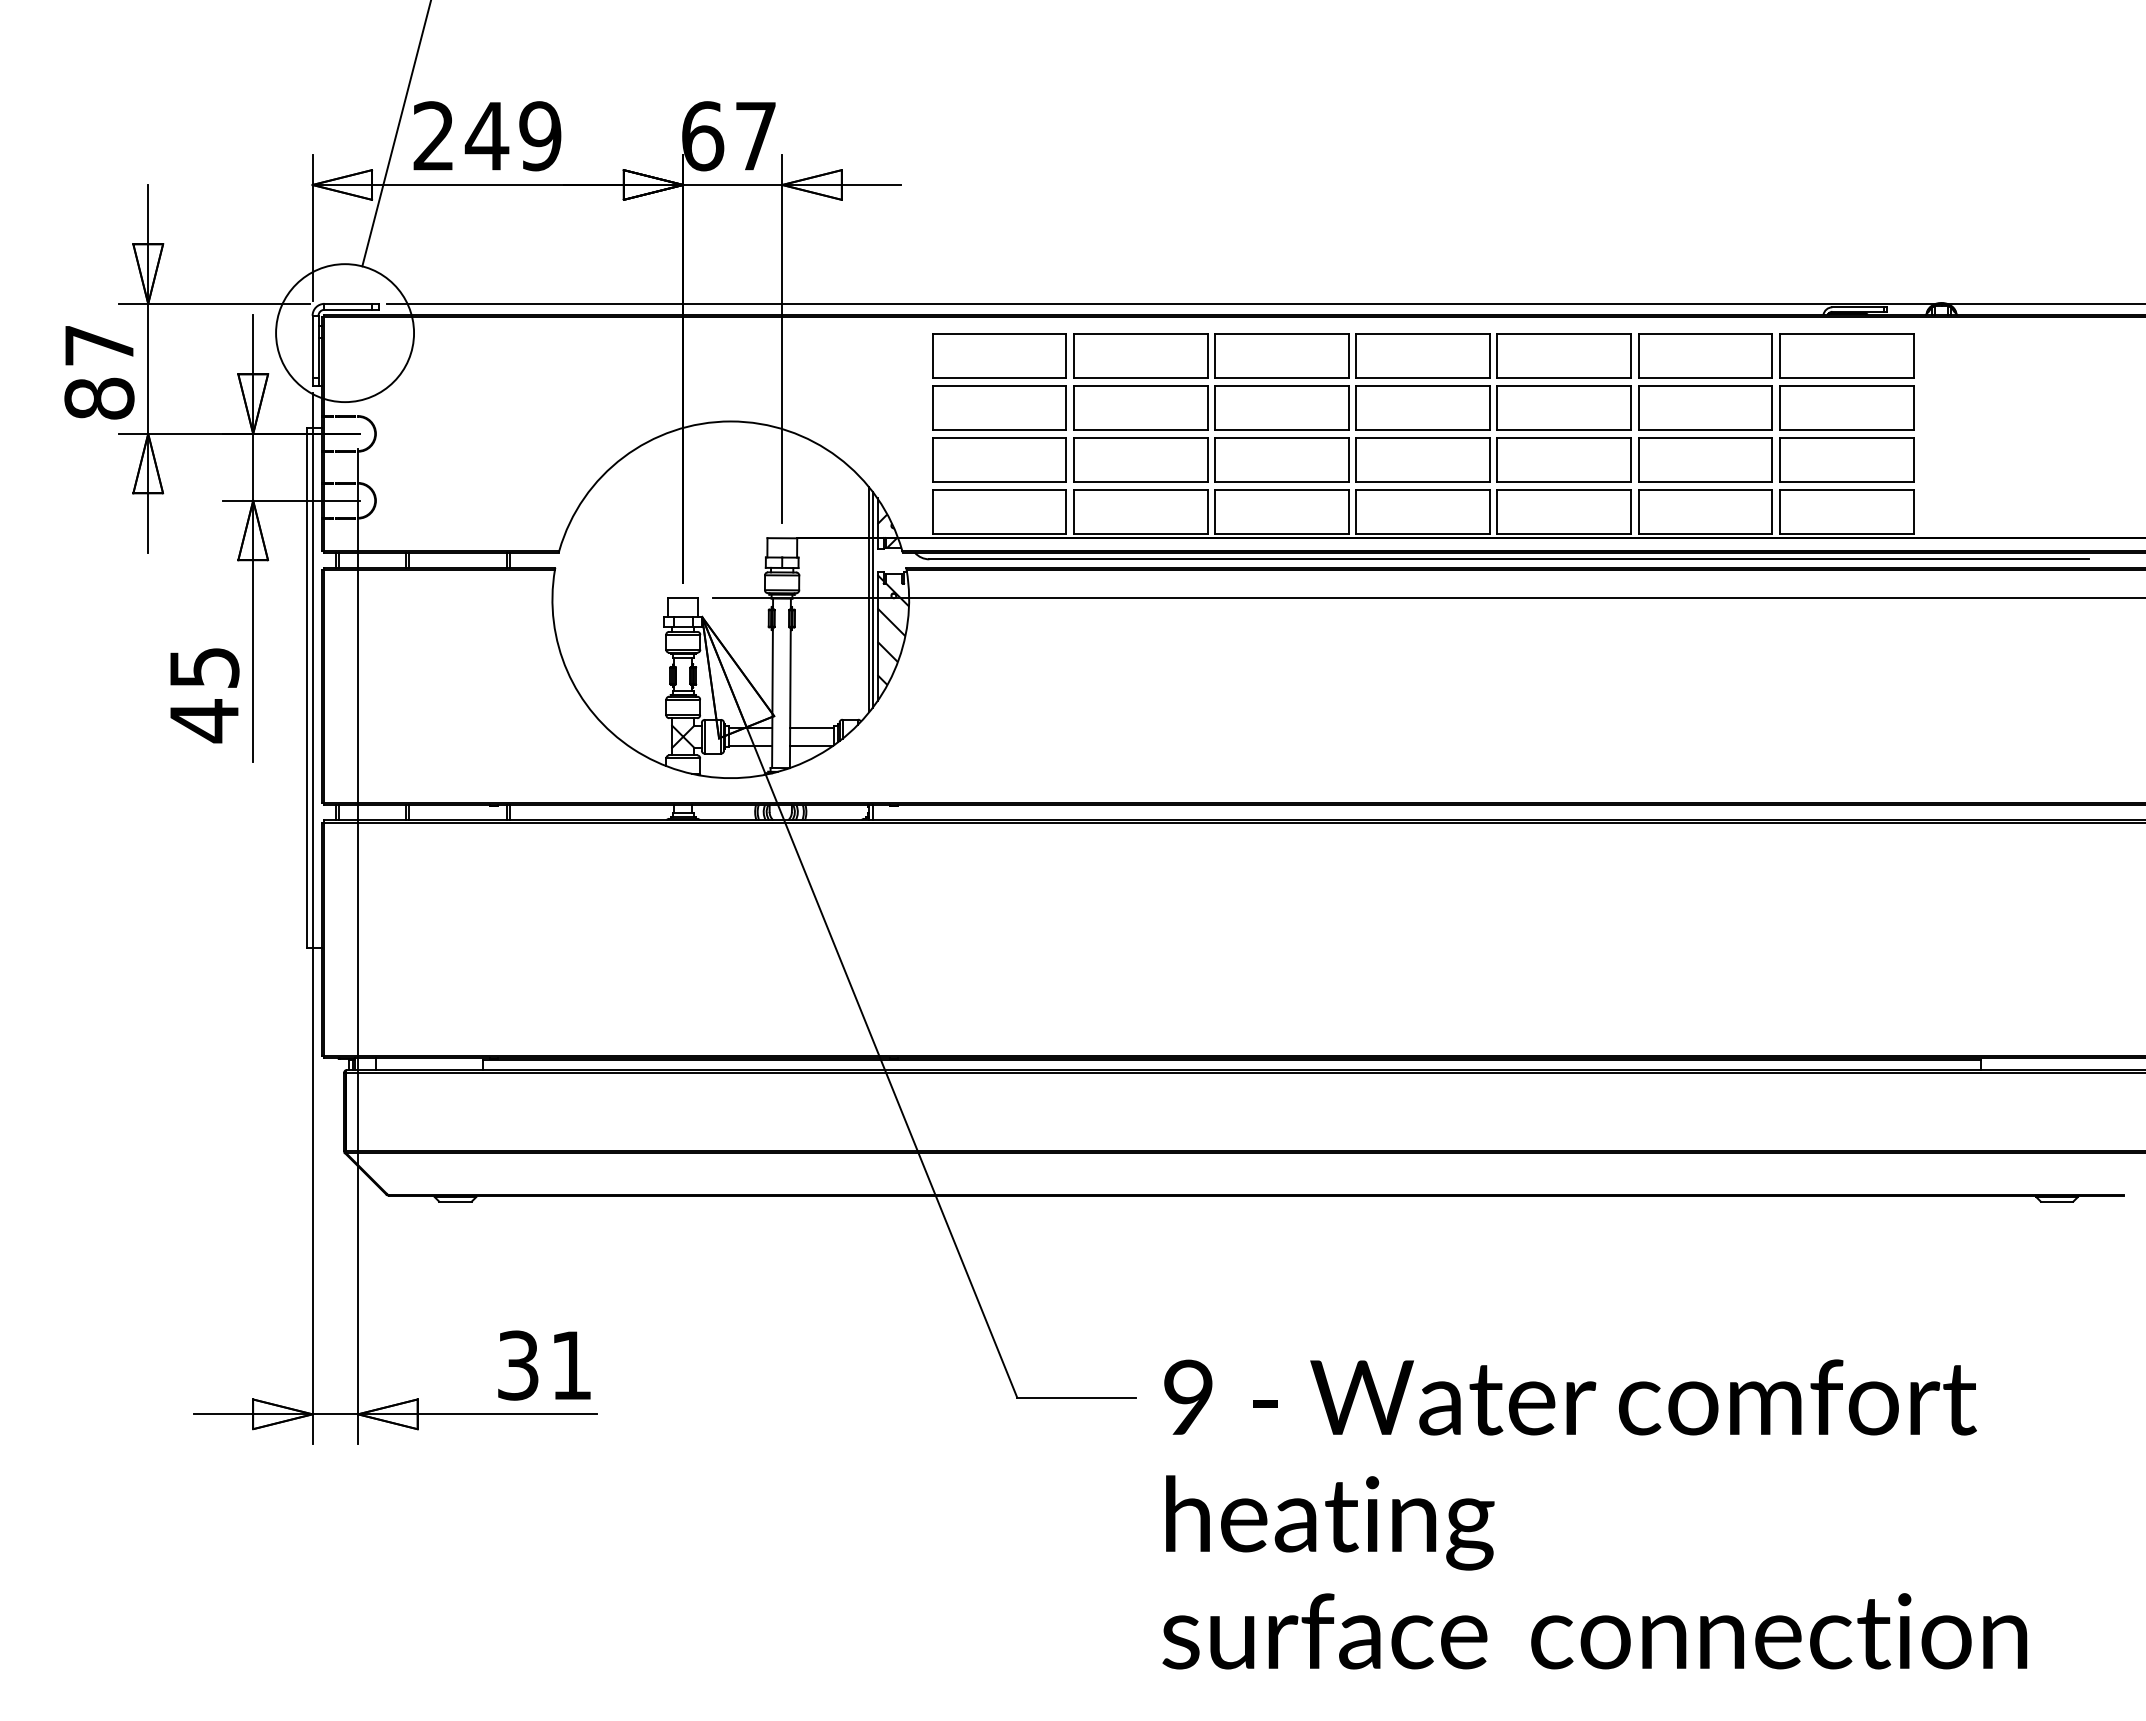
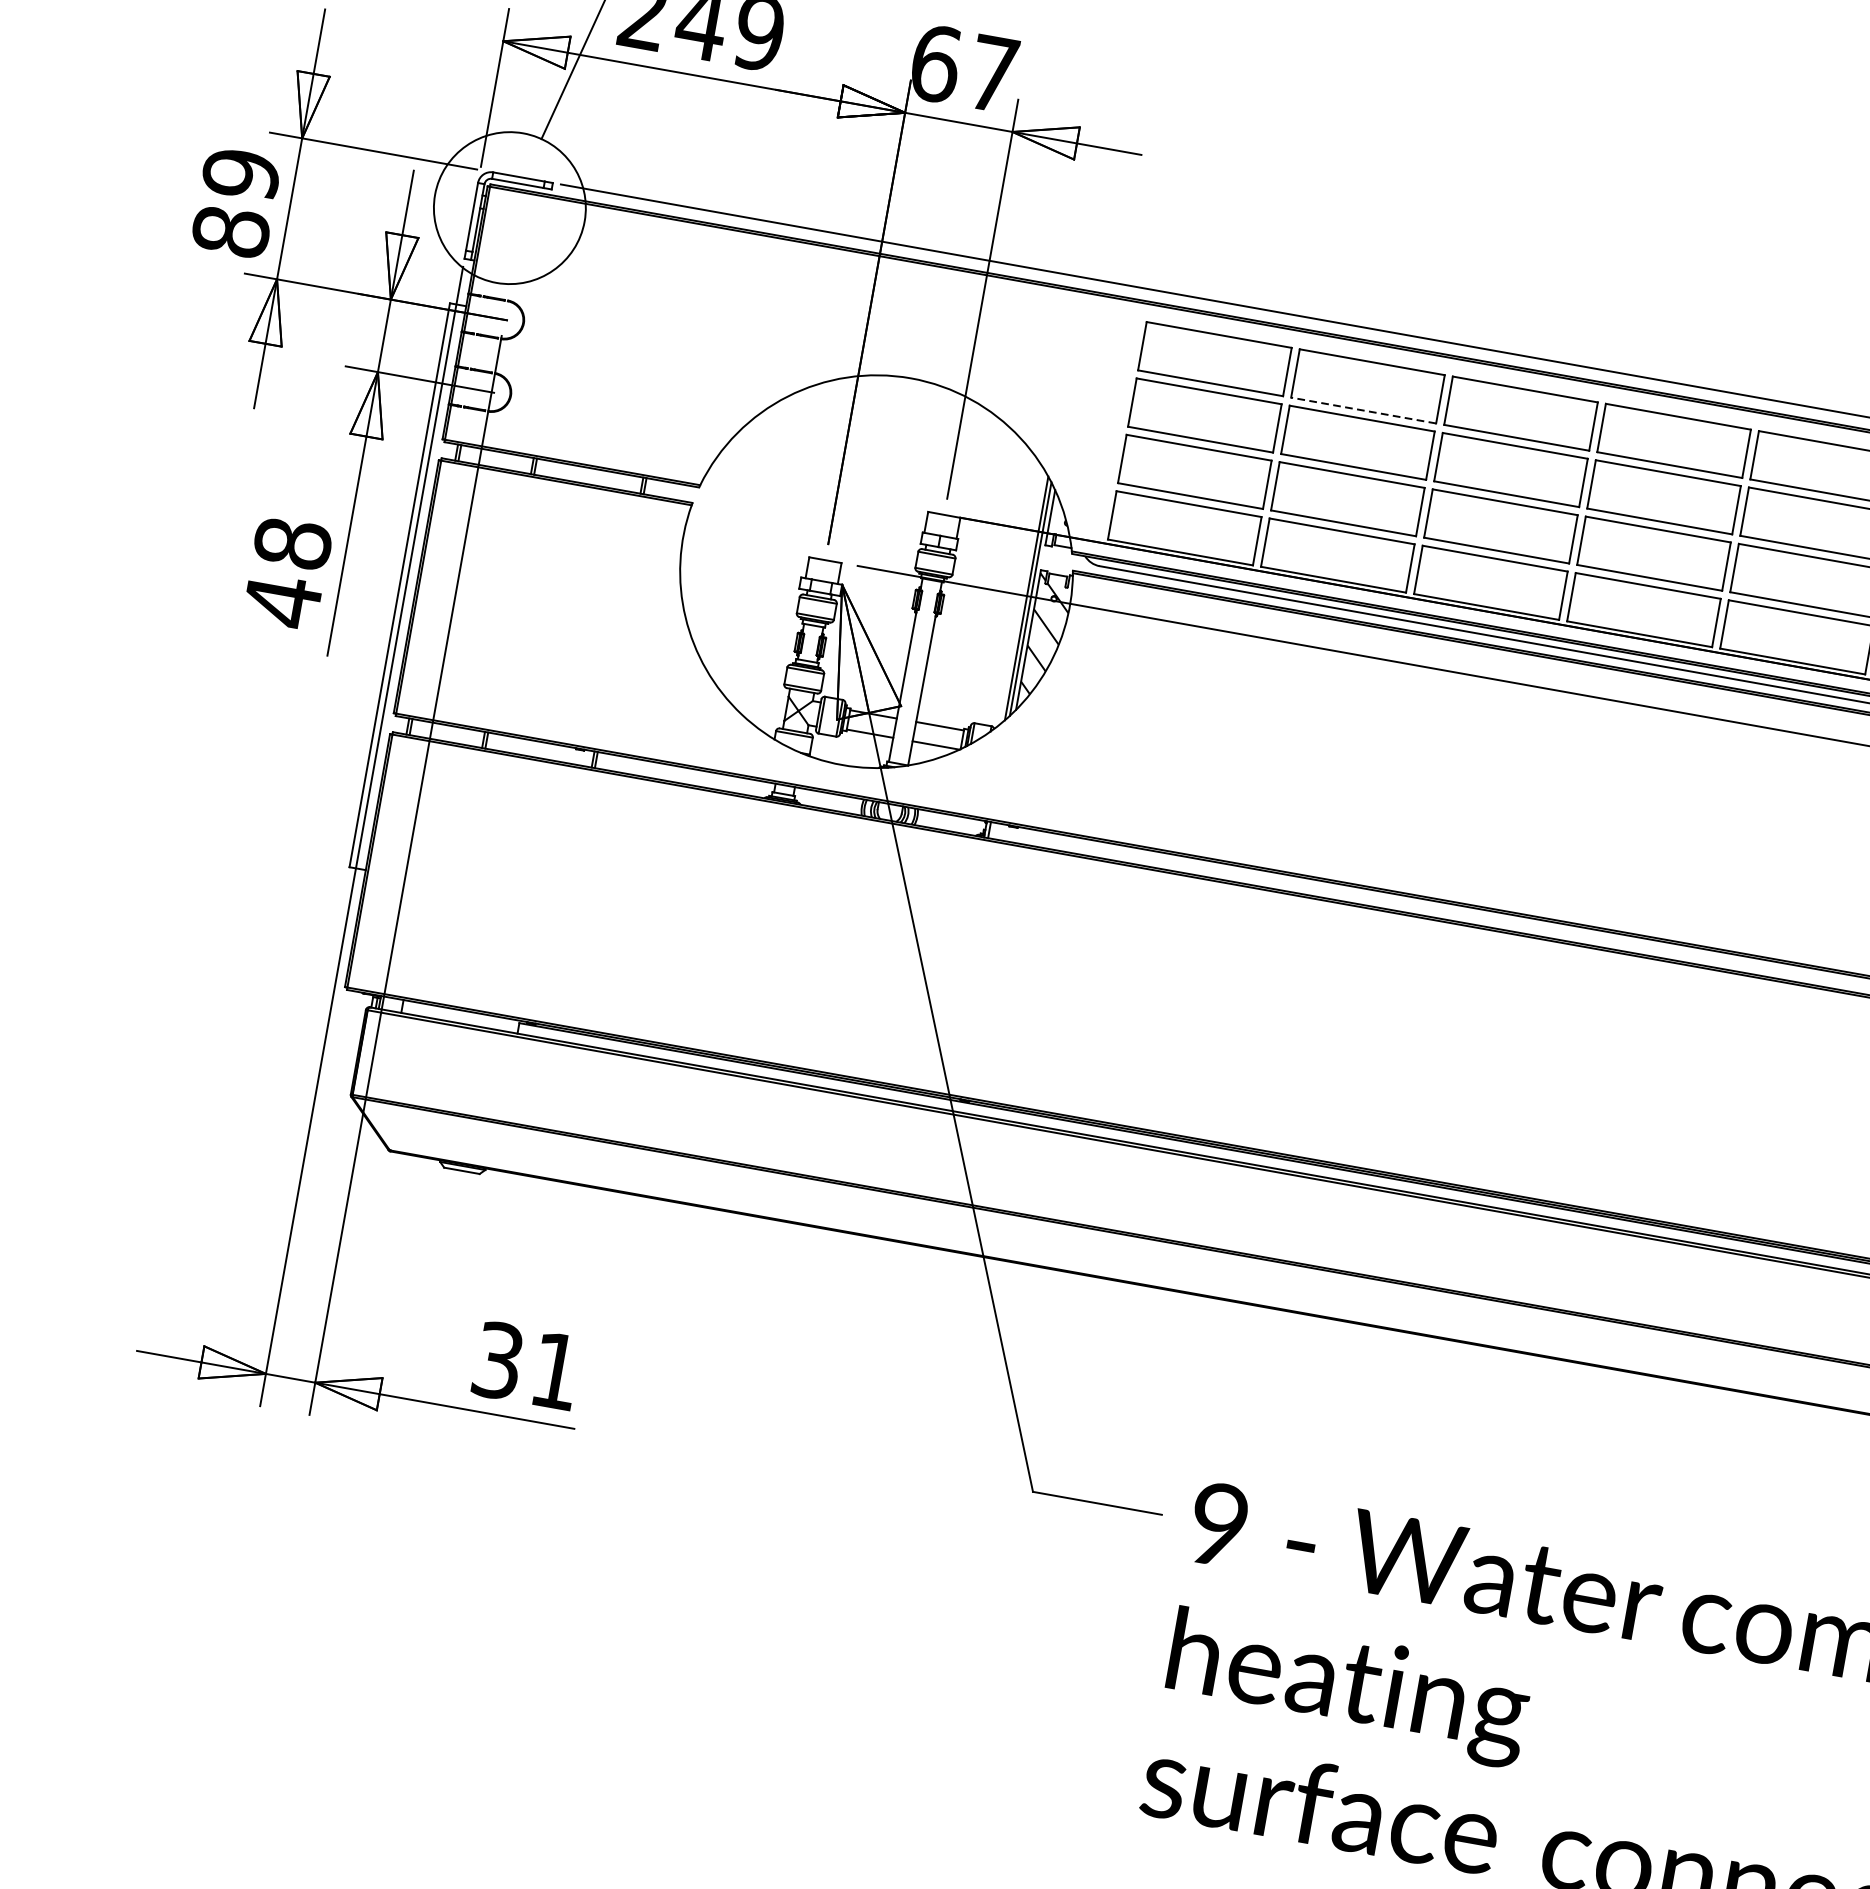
text: (99, 345) -> (241, 174), 87 -> 89
line: (1140, 378) -> (1363, 410), solid -> dashed
hatch: (887, 530) -> (1059, 526), removed
text: (204, 667) -> (292, 543), 45 -> 48

